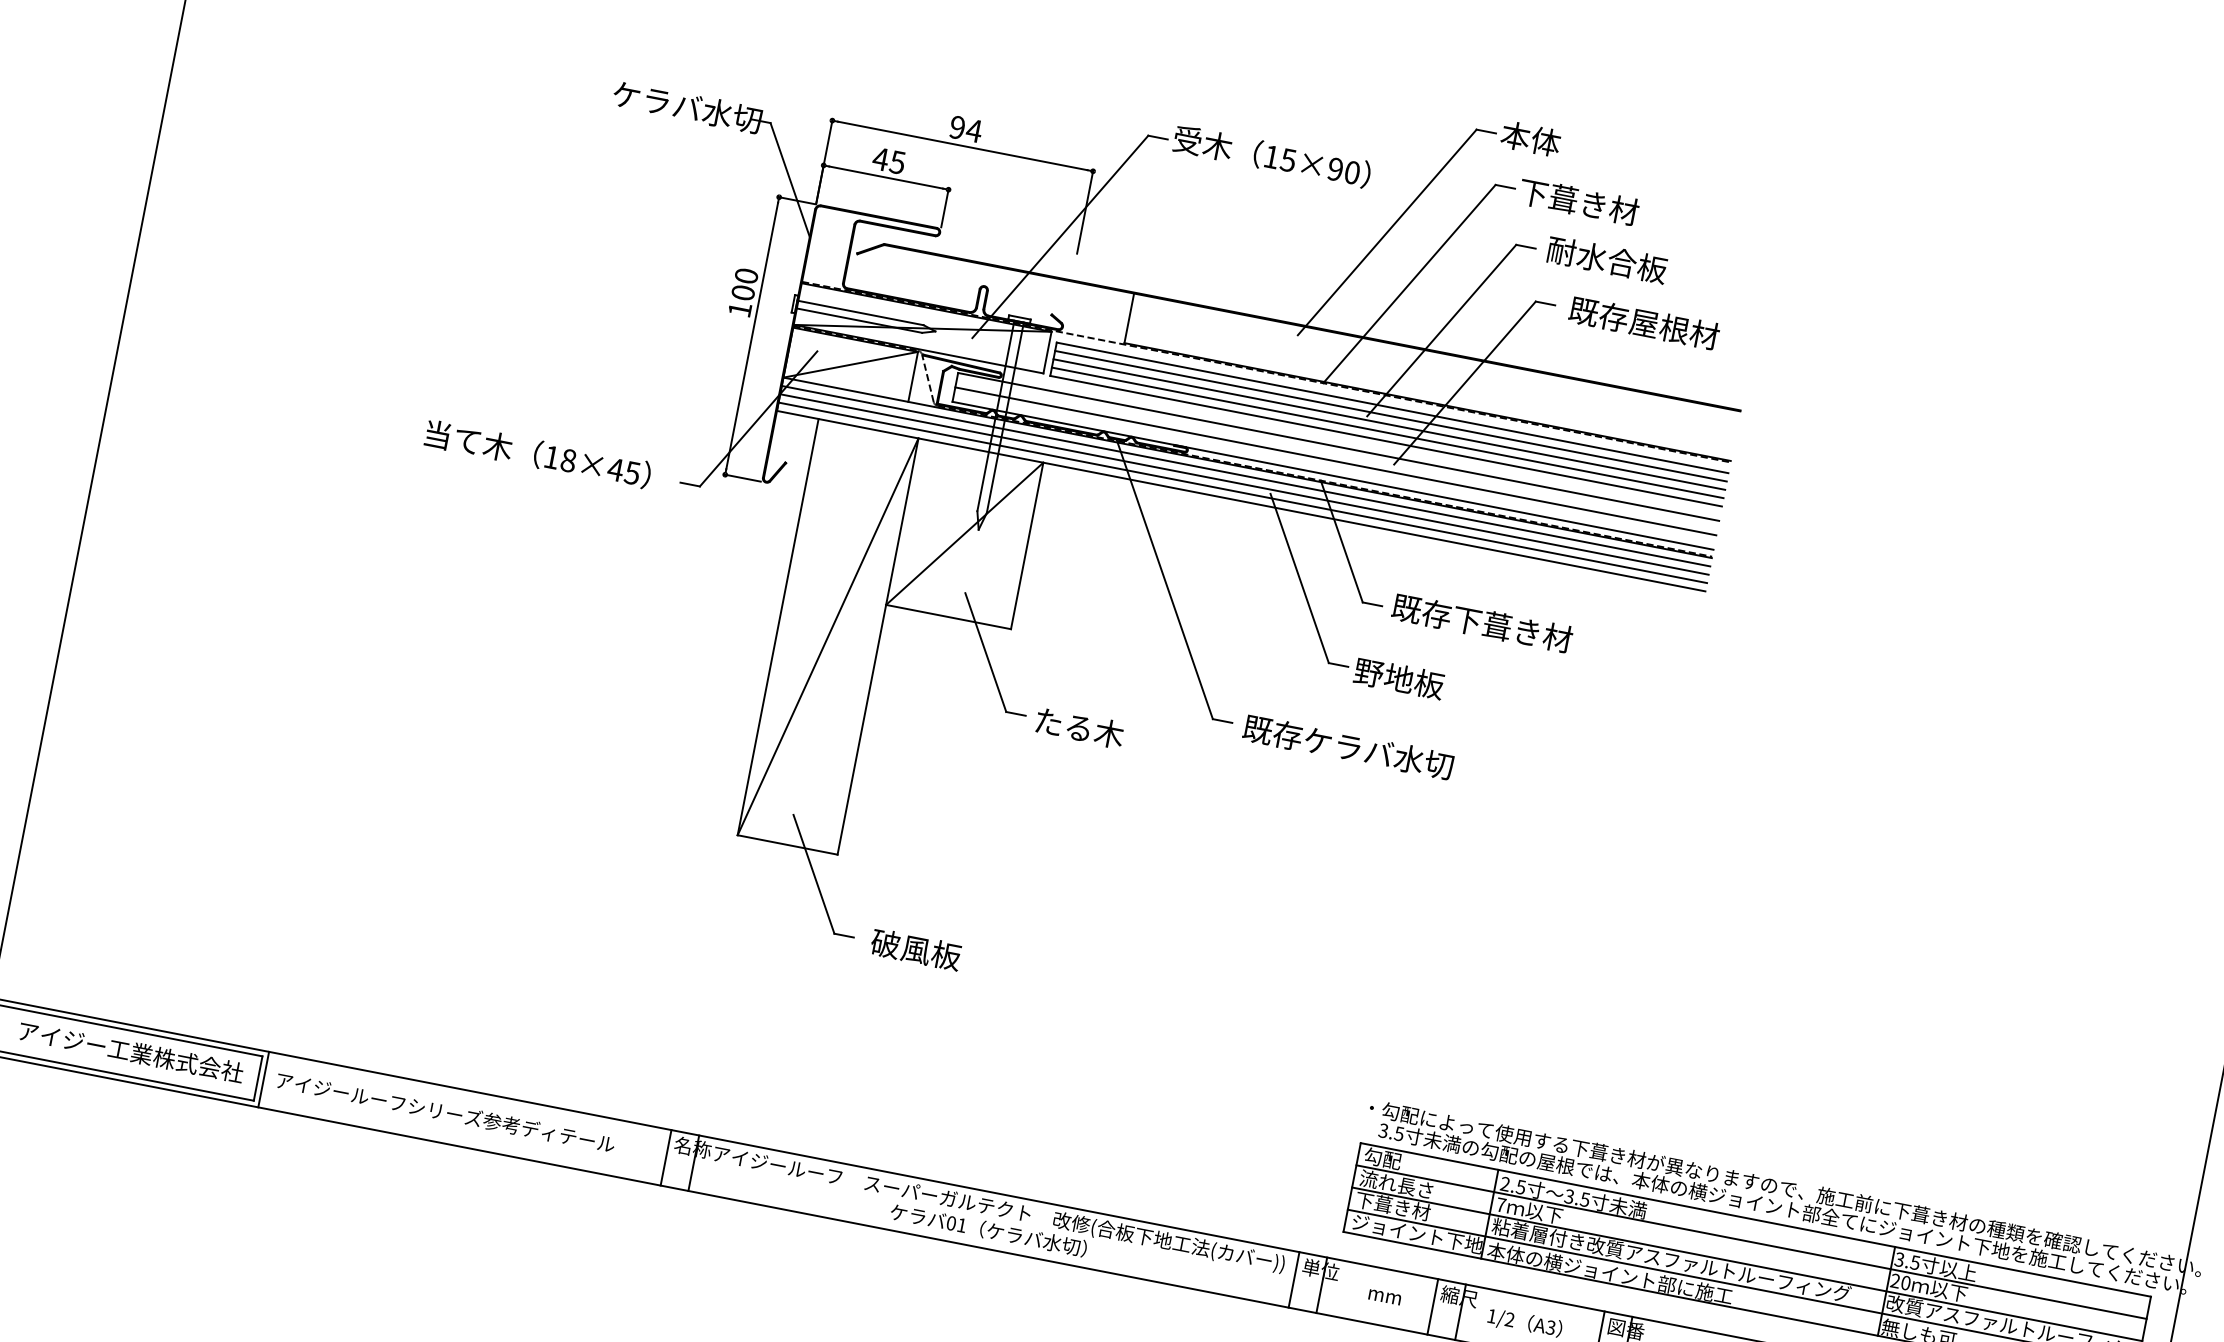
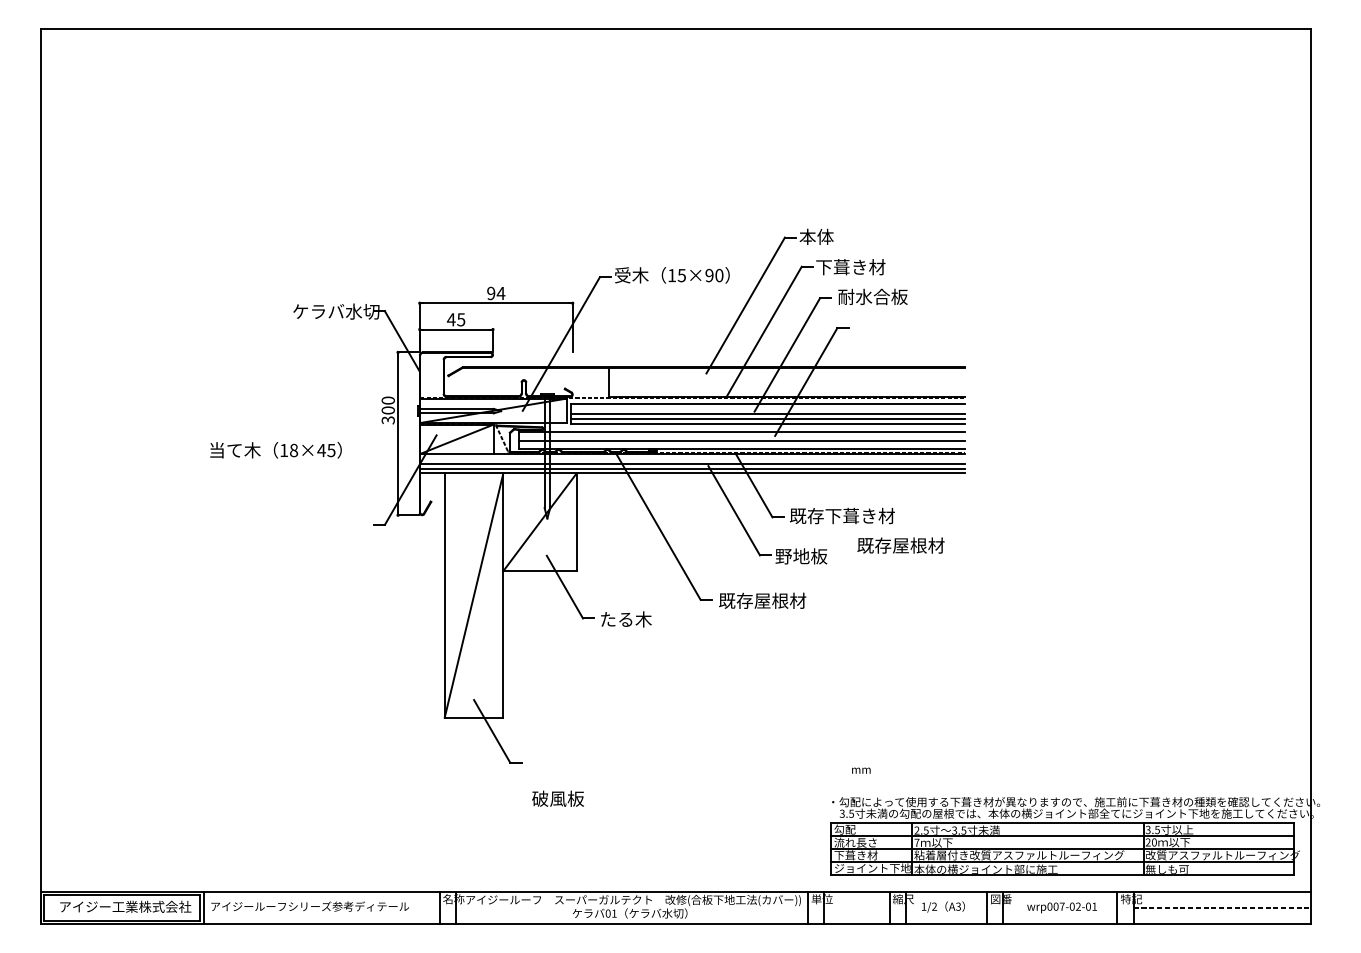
text: (738, 309) -> (387, 420), 100 -> 300
text: (1643, 322) -> (900, 545), moved
line: (1389, 416) -> (767, 409), removed
text: (537, 454) -> (275, 450), moved
line: (1245, 475) -> (692, 458), removed
text: (1377, 752) -> (797, 600), 既存ケラバ水切 -> 既存屋根材
text: (915, 948) -> (557, 798), moved
text: (1385, 1296) -> (861, 770), moved

